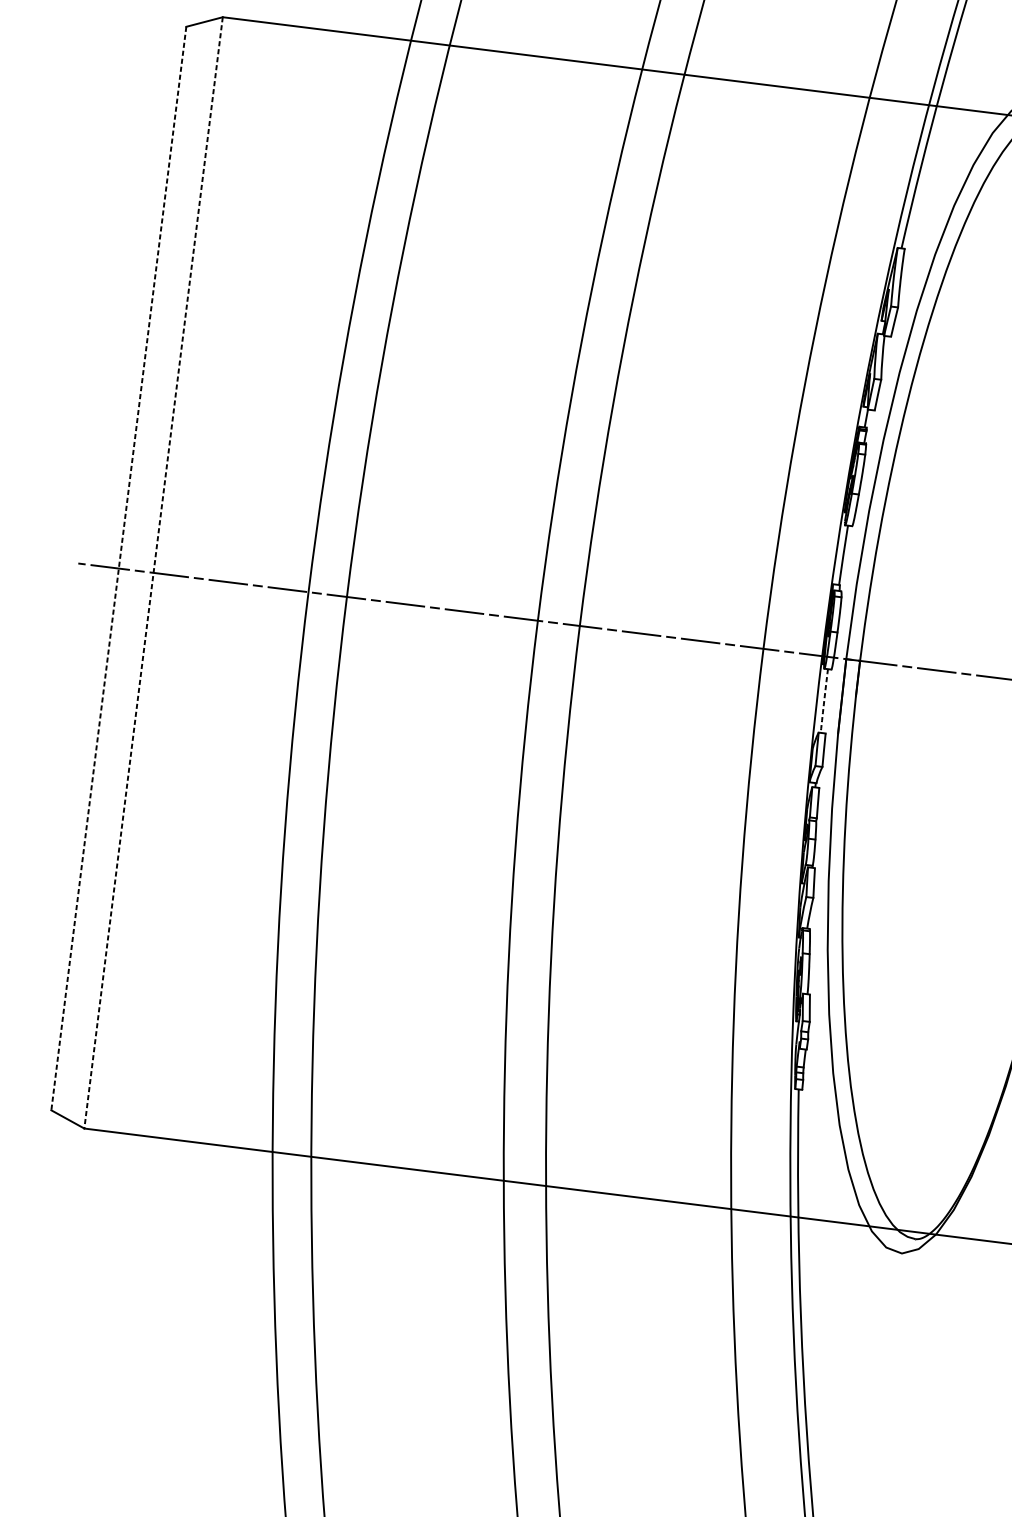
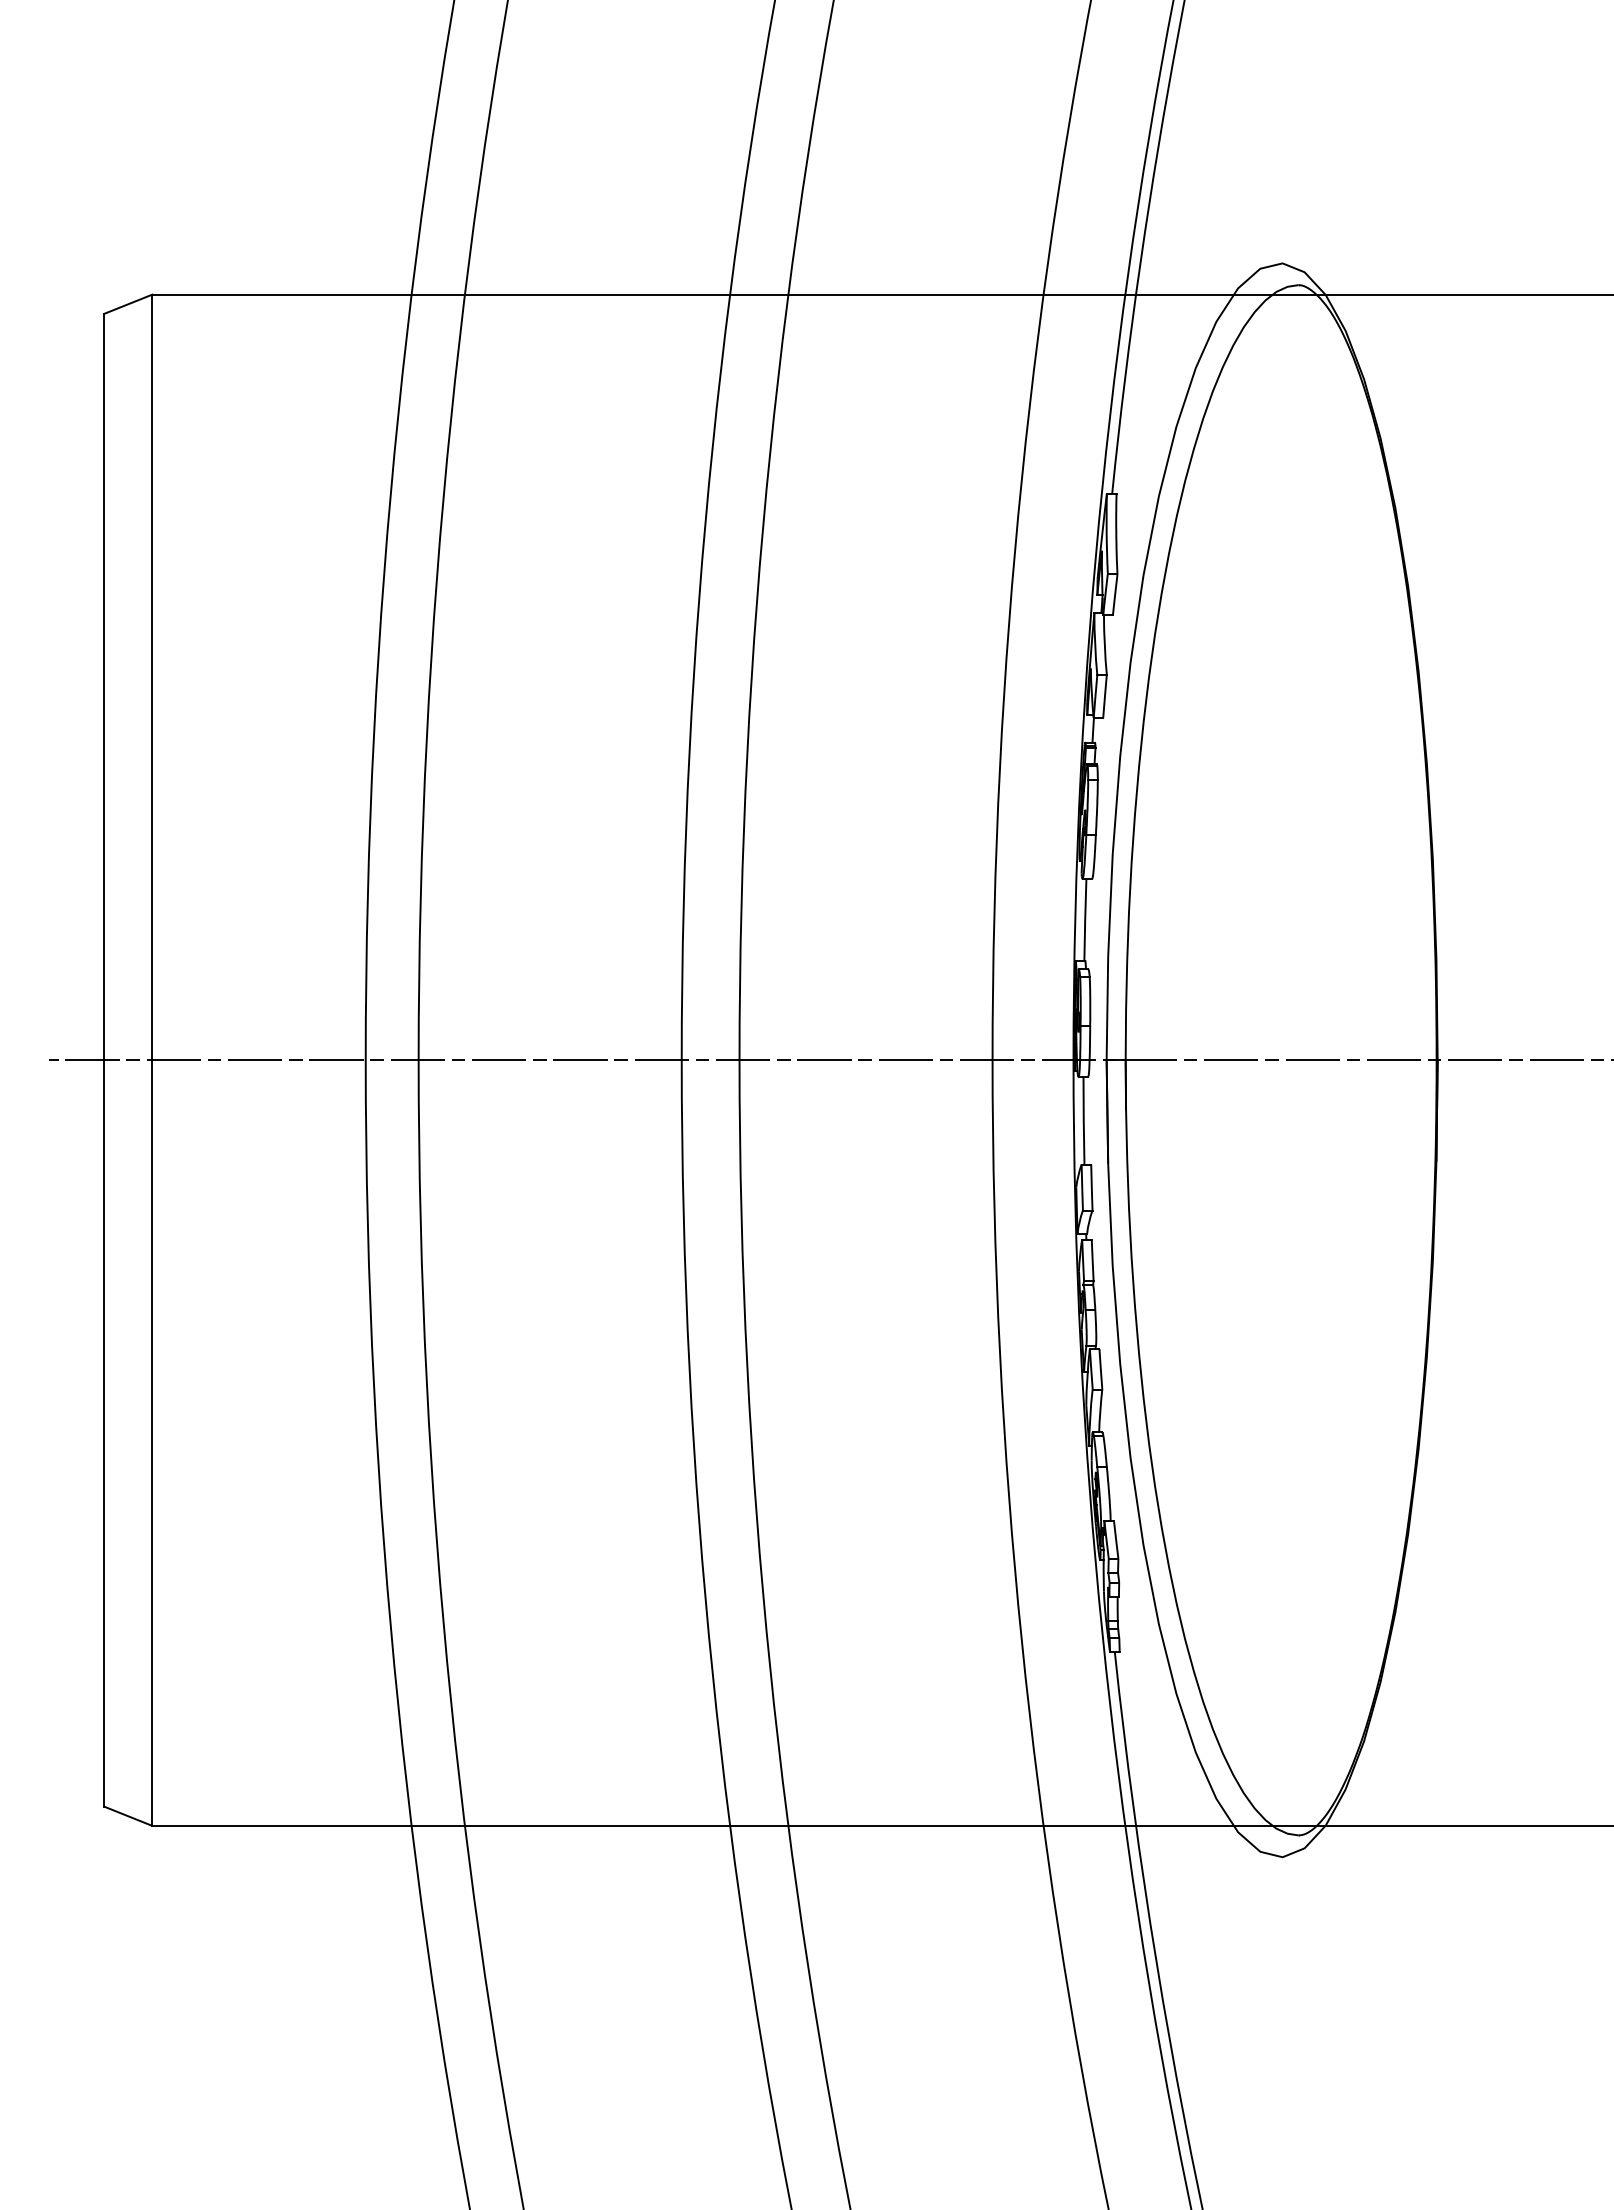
line: (118, 568) -> (104, 1060), dashed -> solid
line: (153, 573) -> (152, 1060), dashed -> solid
arc: (824, 700) -> (1083, 1120), dashed -> solid

